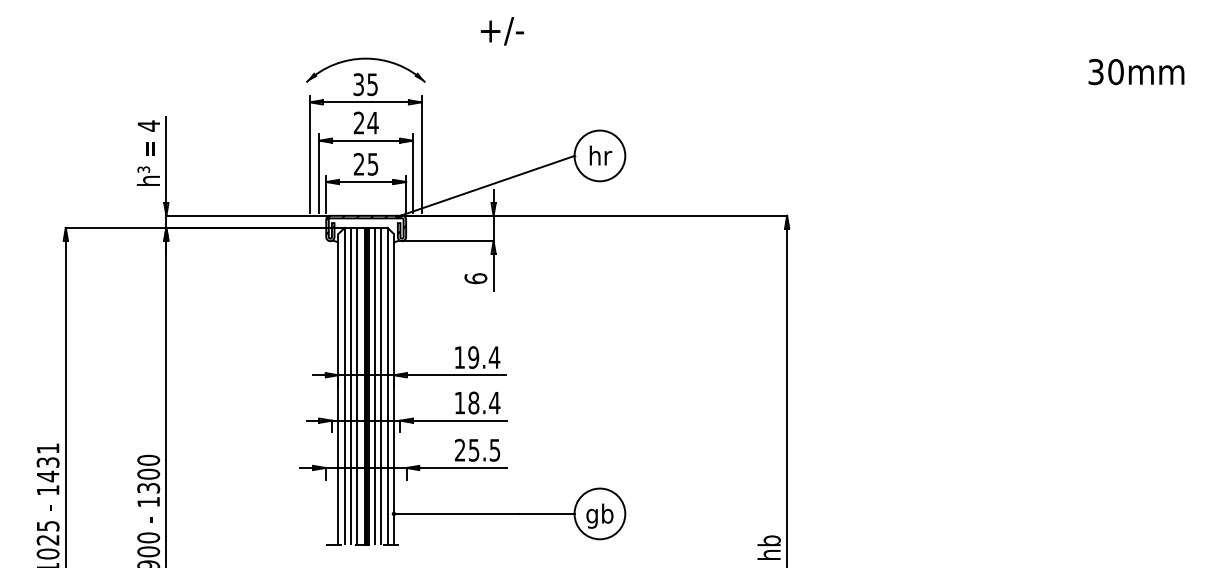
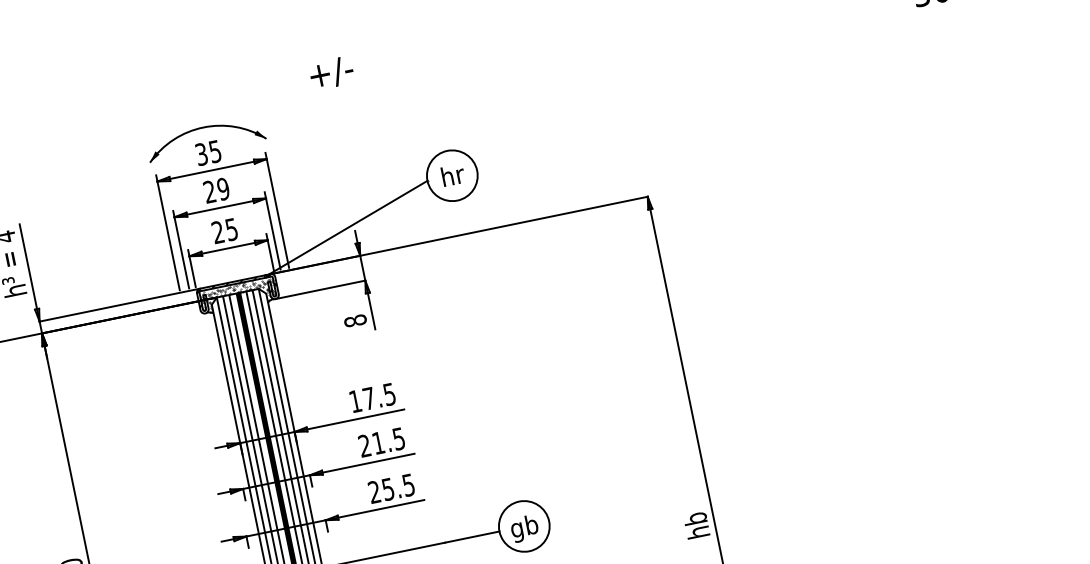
text: (372, 122) -> (222, 188), 24 -> 29
hatch: (365, 230) -> (237, 295), added
text: (475, 278) -> (355, 320), 6 -> 8
text: (484, 357) -> (379, 396), 19.4 -> 17.5
text: (477, 402) -> (381, 441), 18.4 -> 21.5

